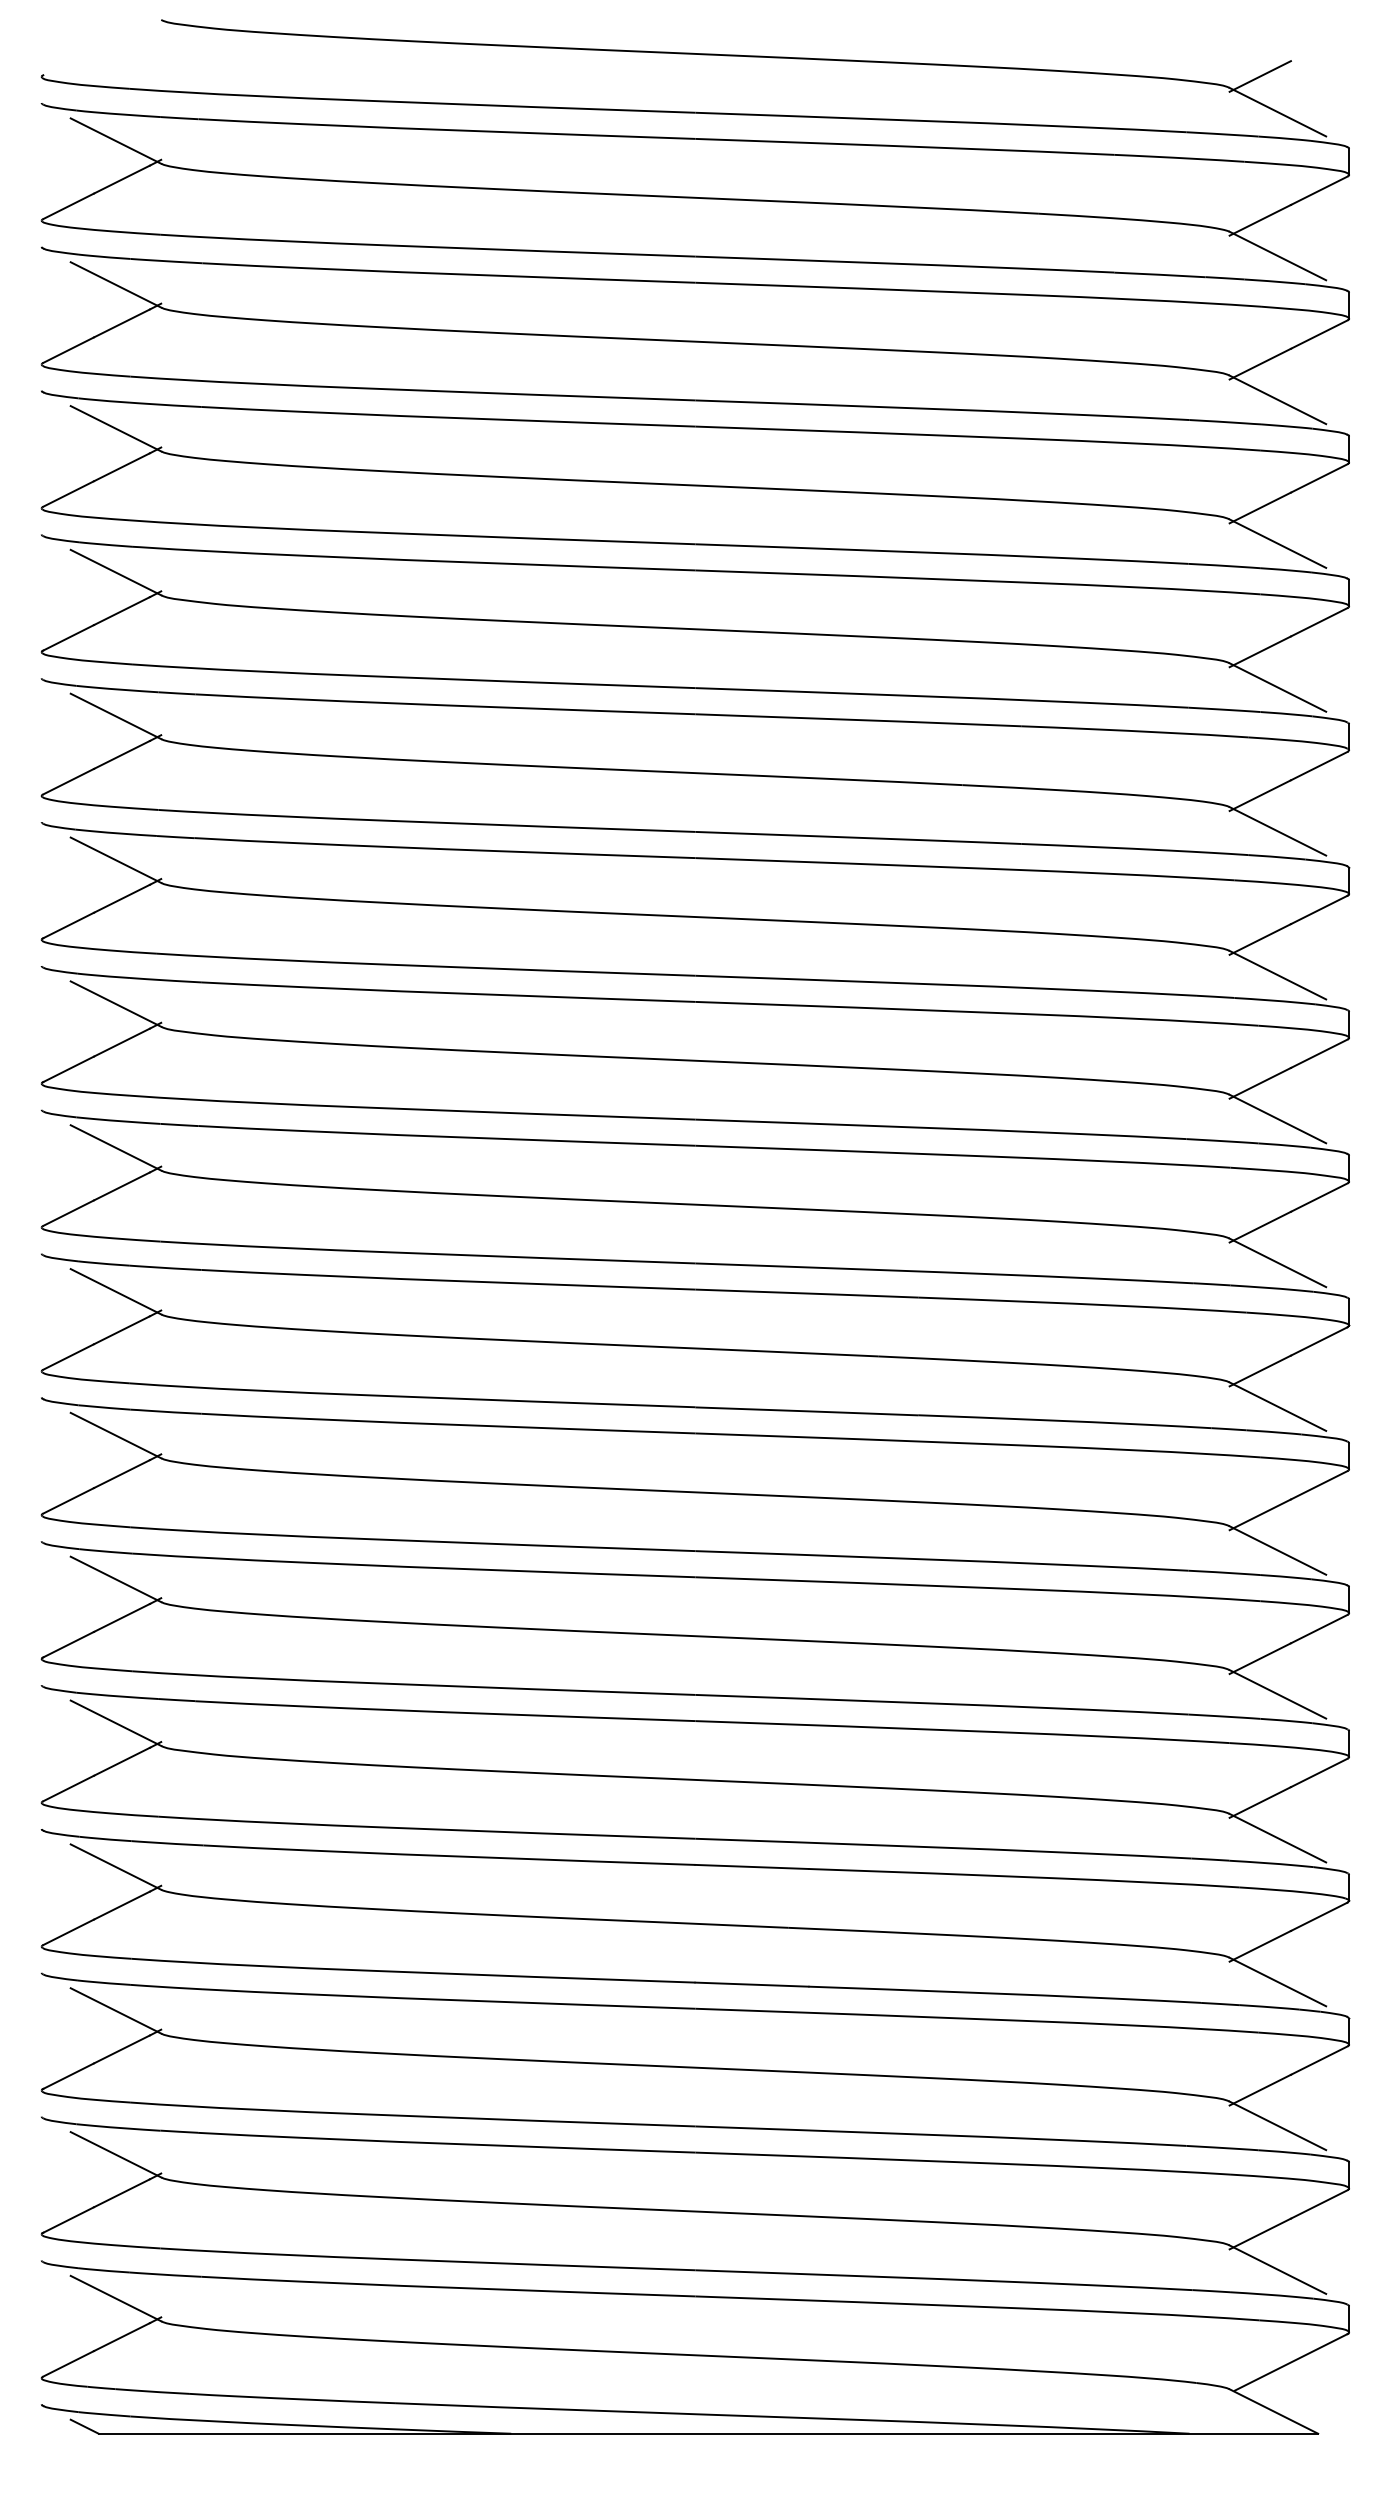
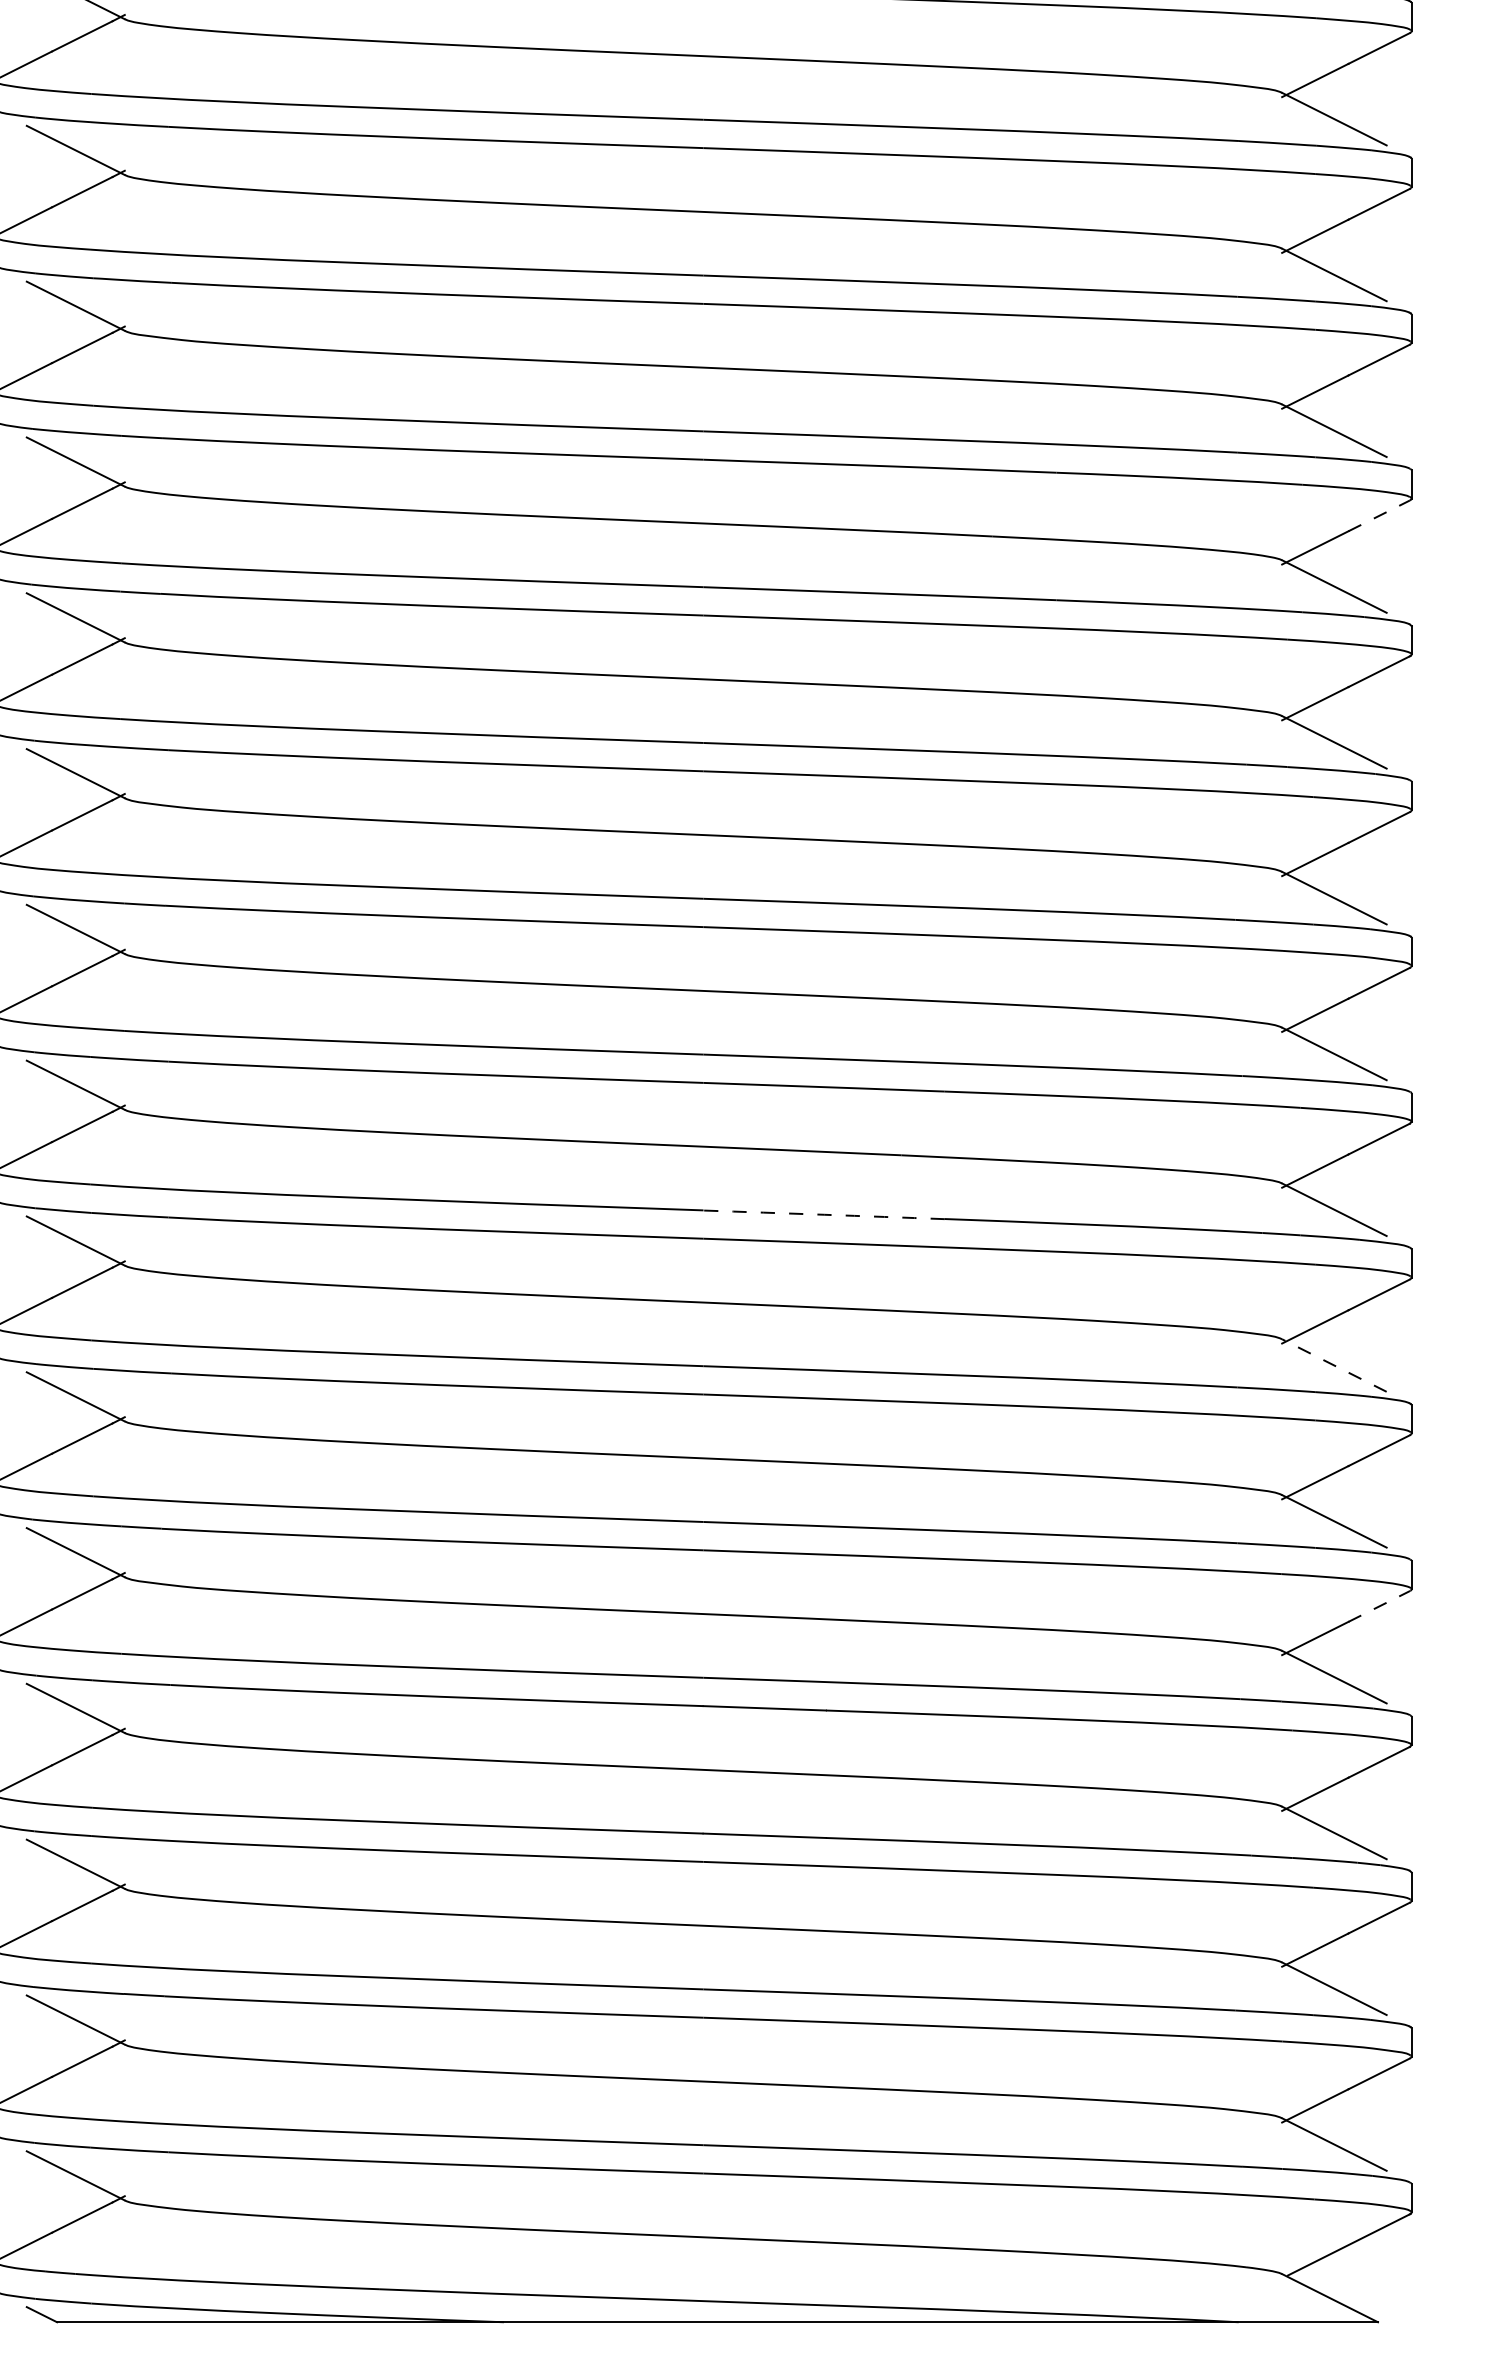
line: (1319, 766) -> (1379, 516), solid -> dashed
arc: (806, 1411) -> (823, 1214), solid -> dashed
line: (1277, 1550) -> (1333, 1365), solid -> dashed
line: (1319, 1772) -> (1379, 1606), solid -> dashed

